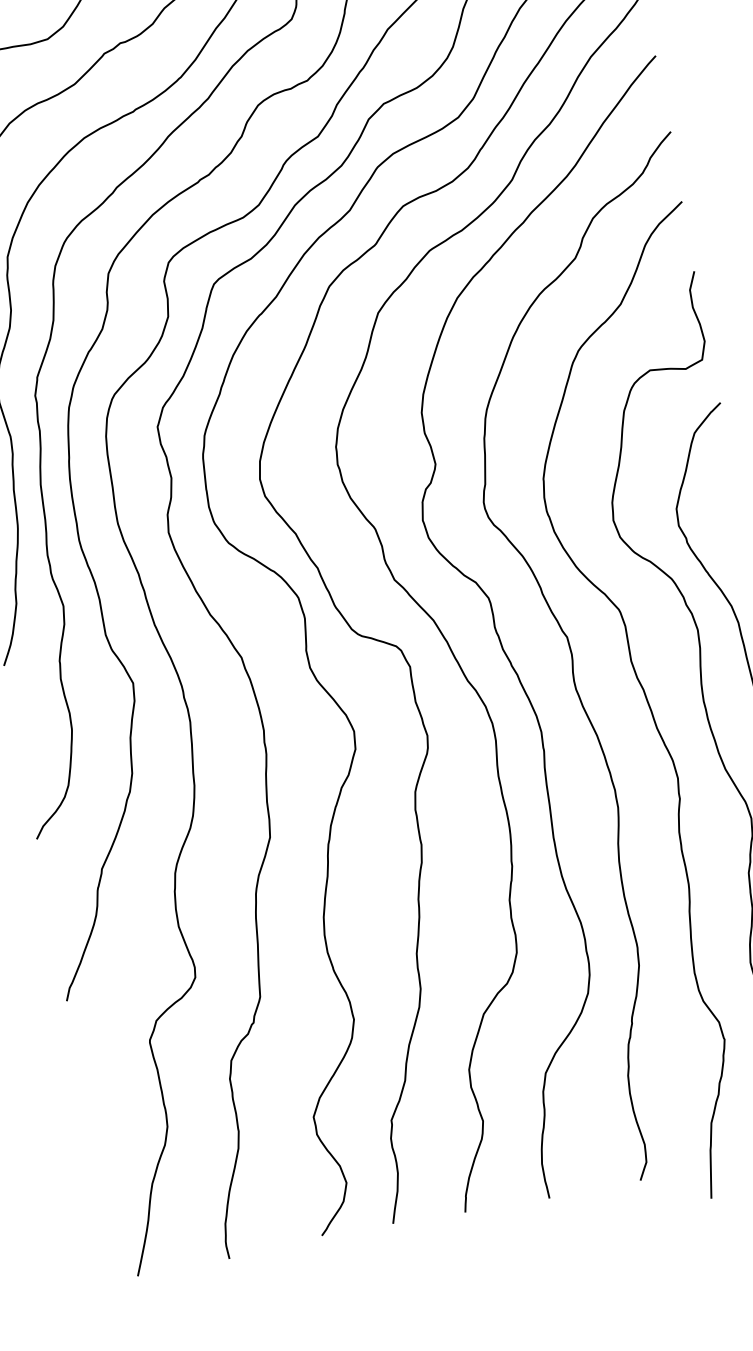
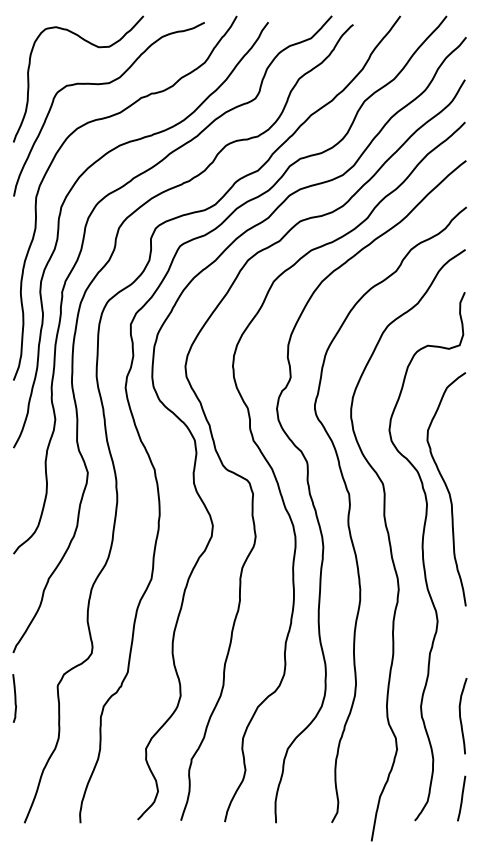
curve: (82, 1075) -> (14, 698), added

